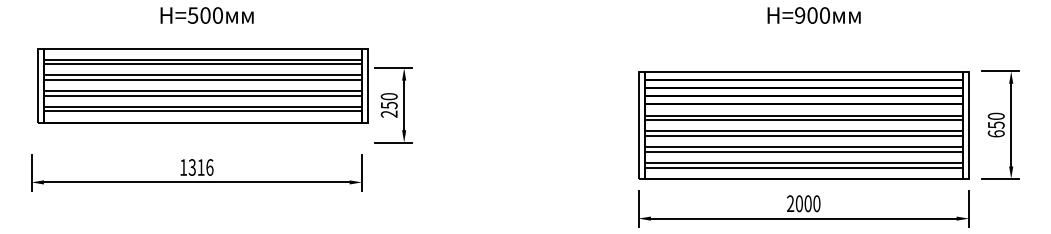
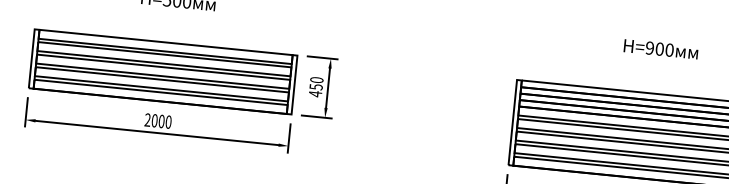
part: (202, 85) -> (162, 71), moved
text: (388, 114) -> (314, 94), 250 -> 450
text: (196, 167) -> (158, 121), 1316 -> 2000

